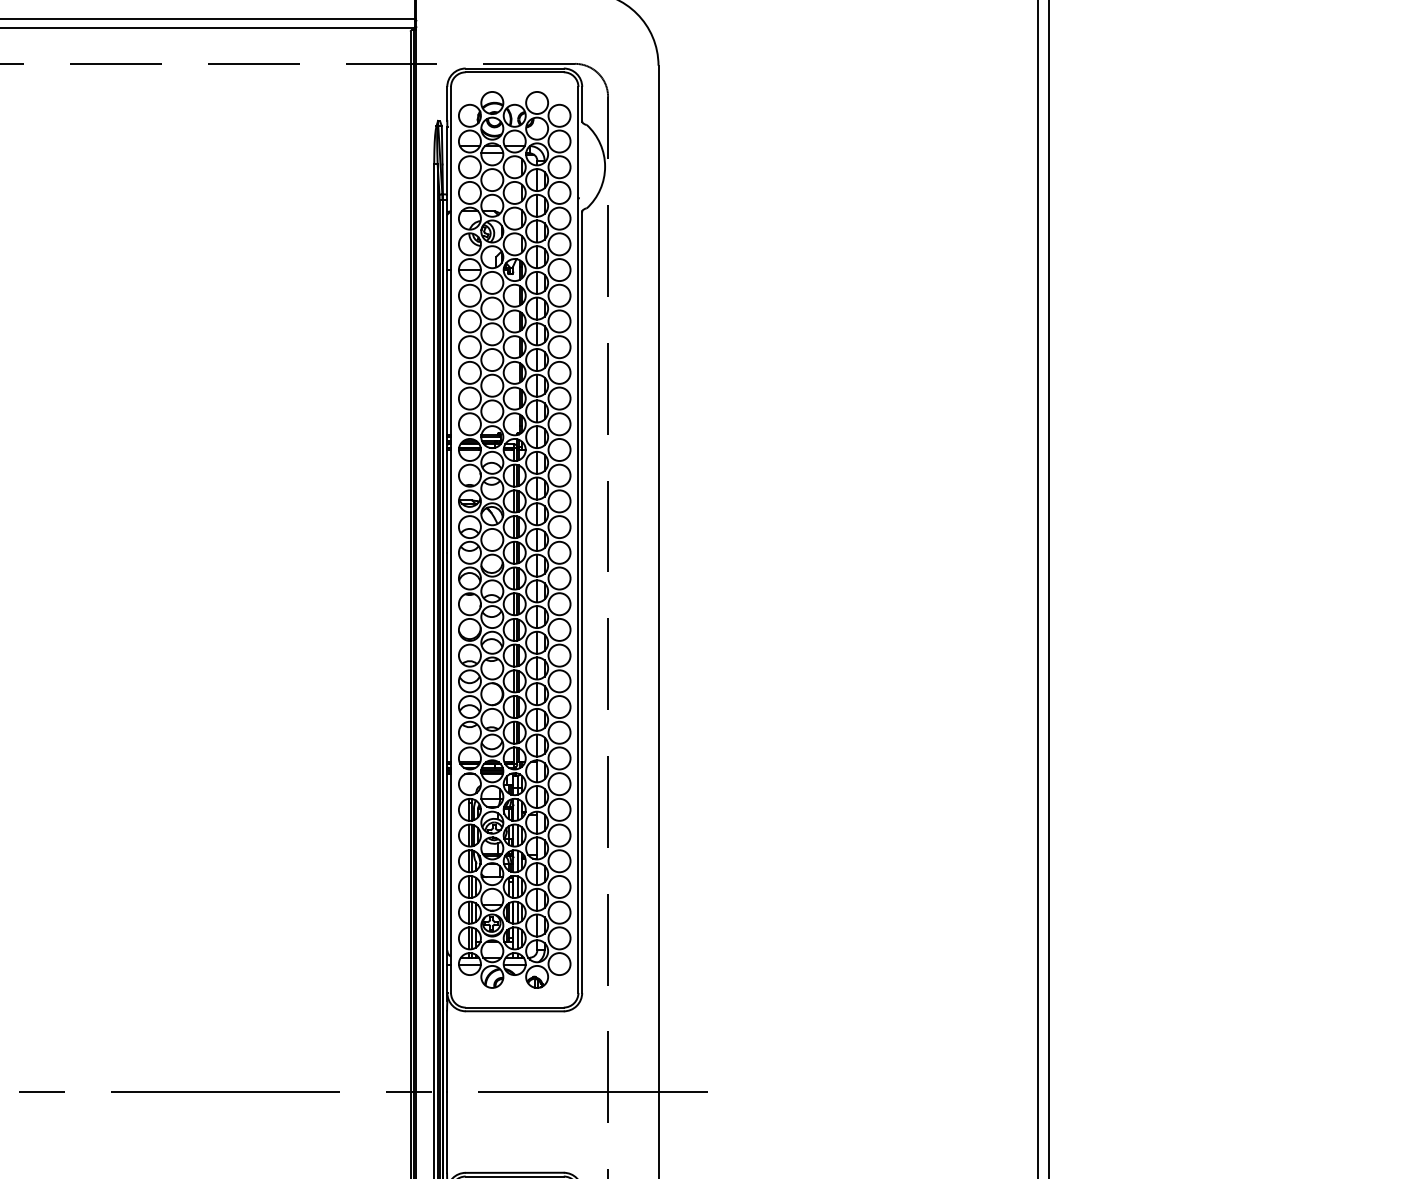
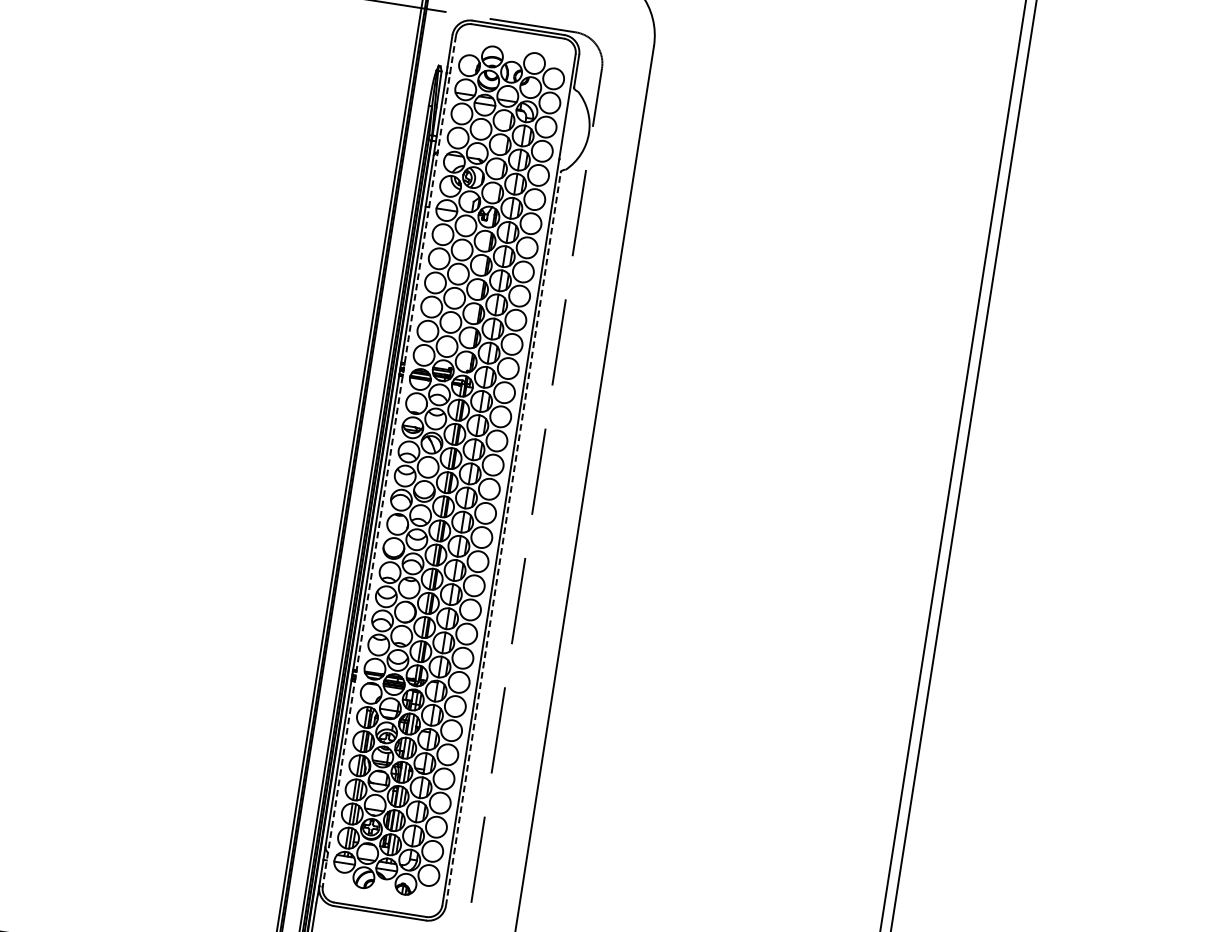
line: (451, 539) -> (389, 460), solid -> dashed
line: (582, 602) -> (503, 539), solid -> dashed

